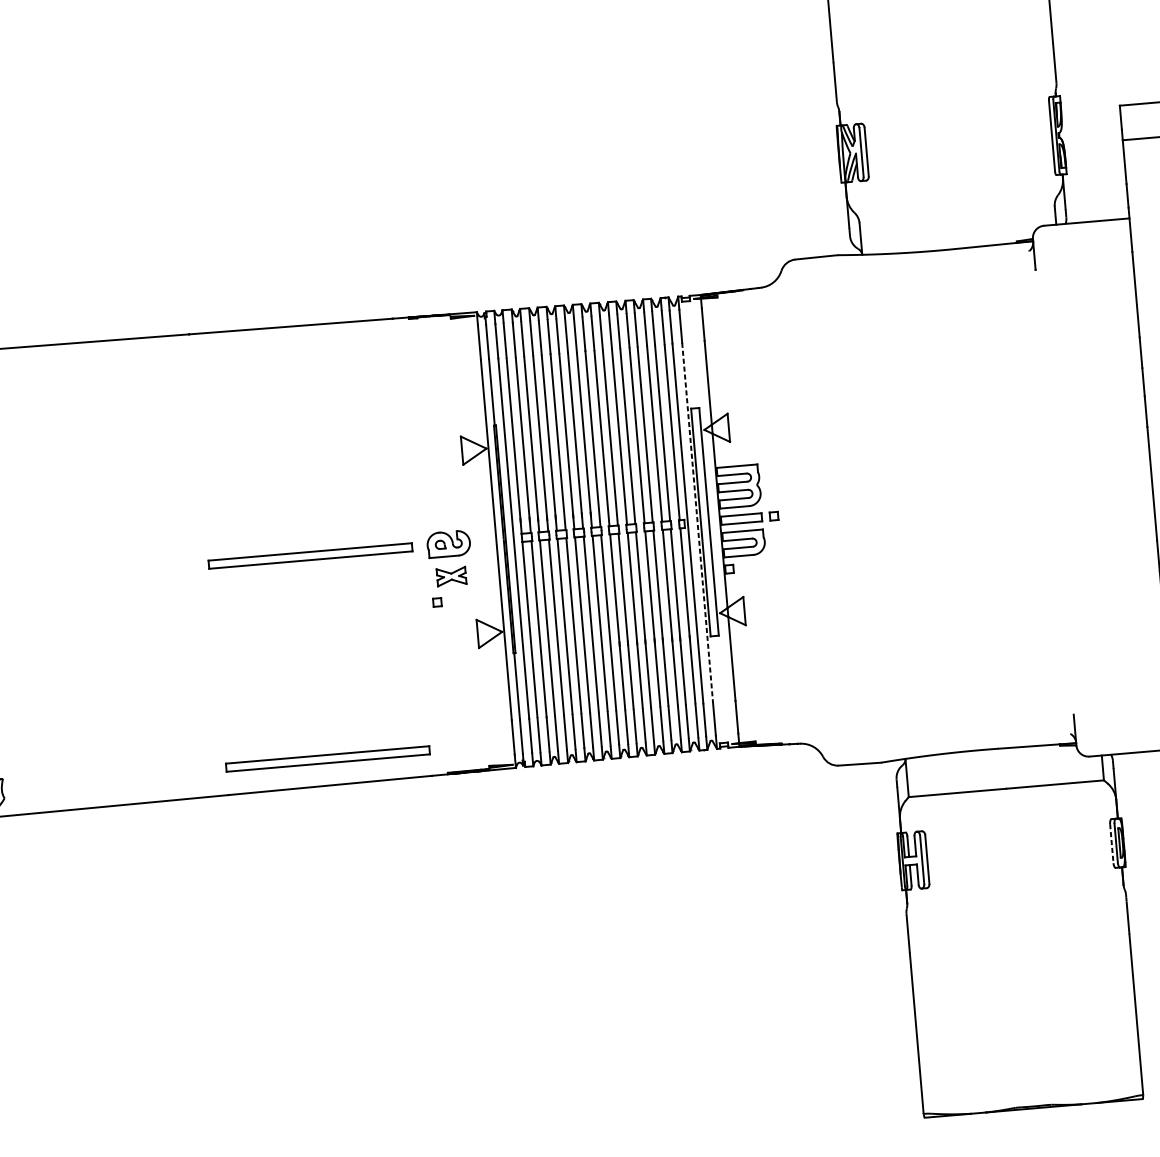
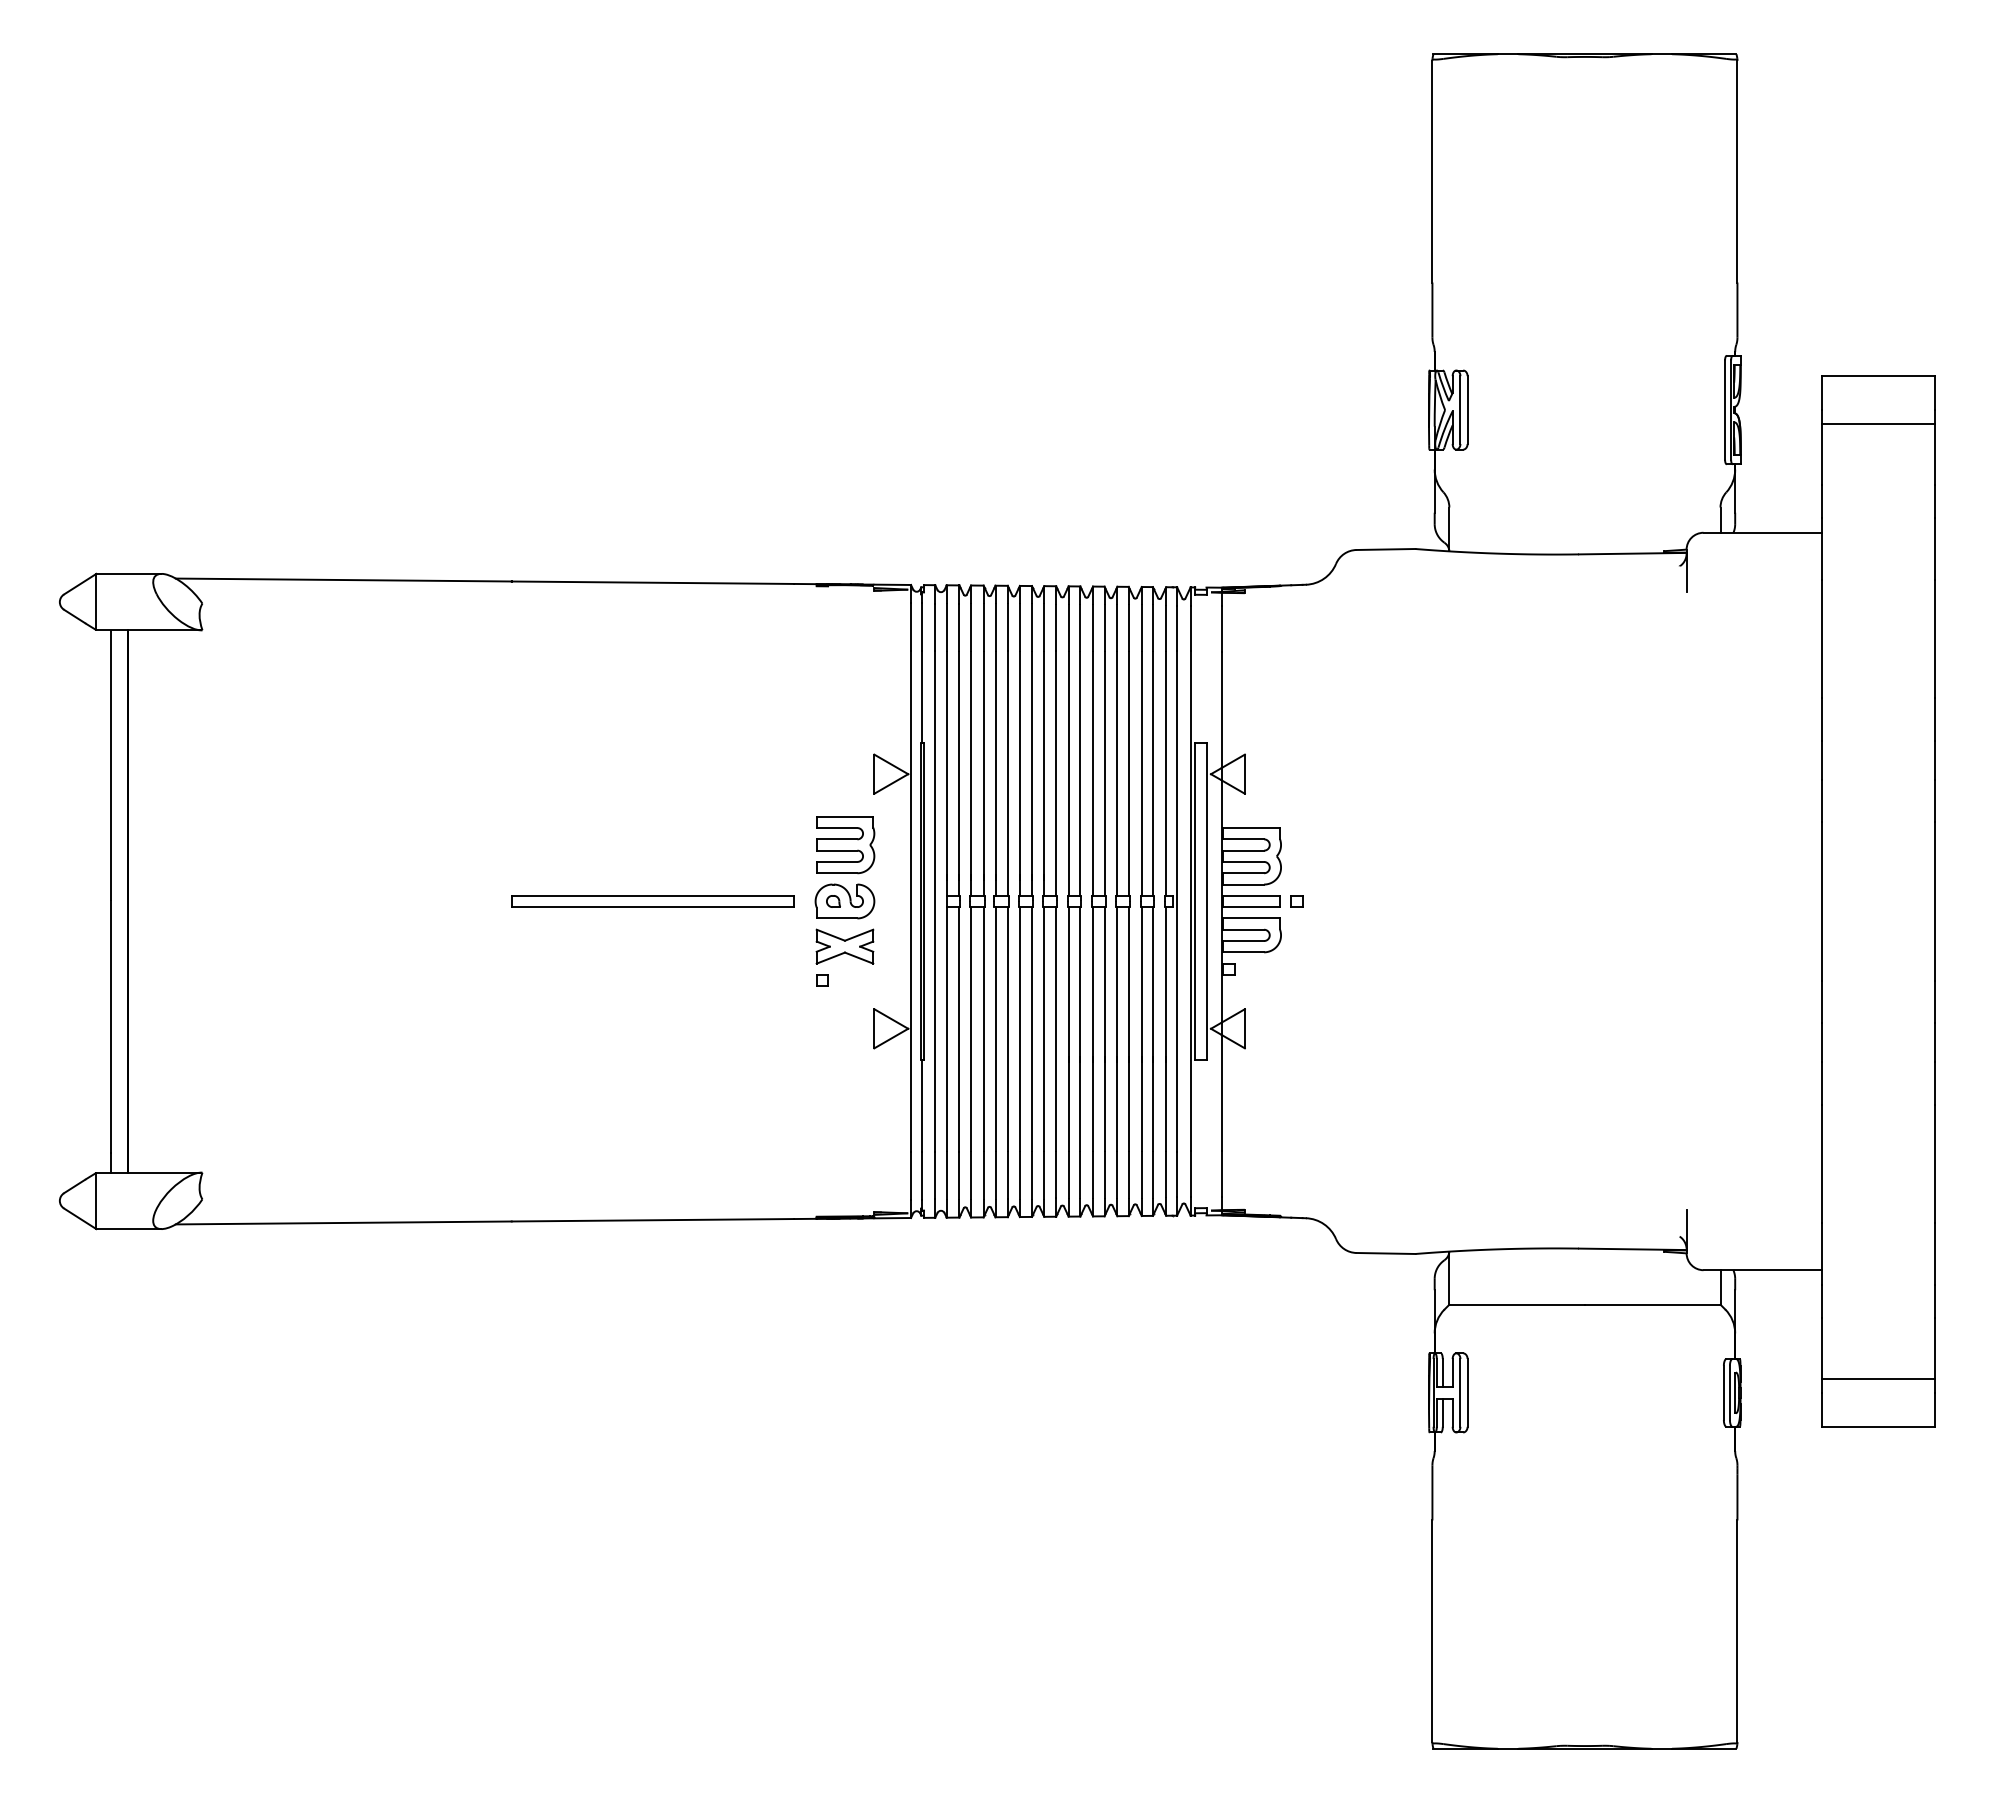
part: (445, 503) -> (845, 845), added
line: (697, 522) -> (1190, 901), dashed -> solid
part: (451, 576) -> (844, 946), size x1.43
part: (327, 759) -> (652, 1183), removed
line: (1111, 844) -> (1723, 1393), dashed -> solid

